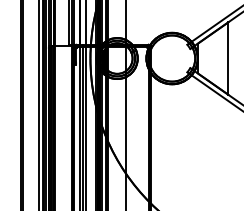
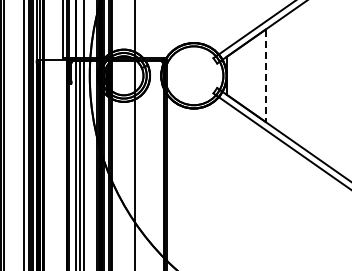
line: (228, 59) -> (265, 76), solid -> dashed

